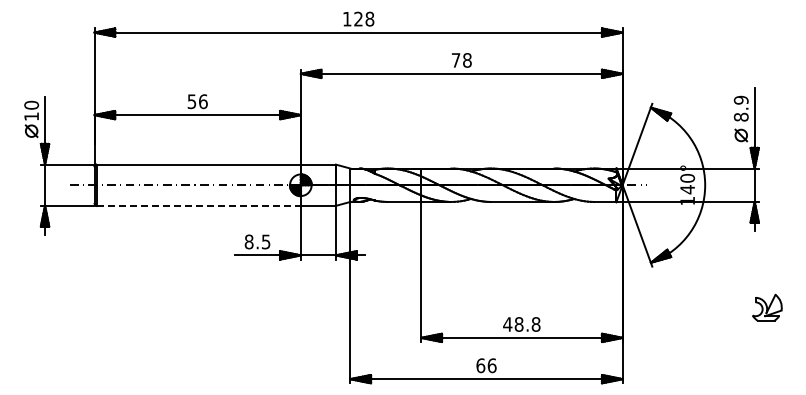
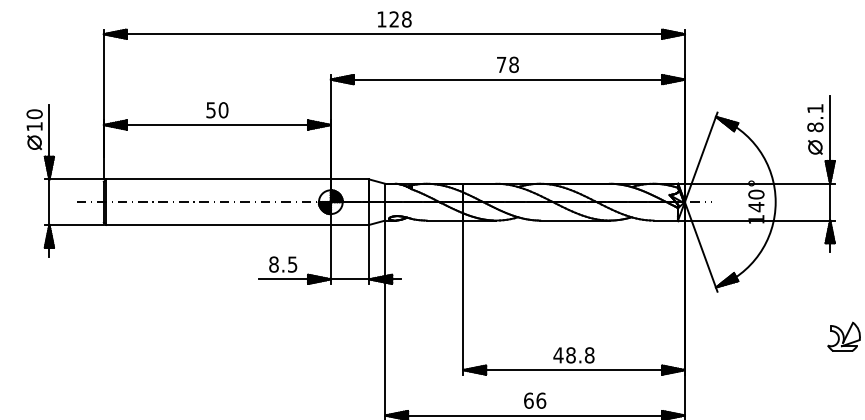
text: (740, 99) -> (814, 107), 8.9 -> 8.1
text: (203, 101) -> (223, 110), 56 -> 50
line: (199, 205) -> (219, 224), dashed -> solid

